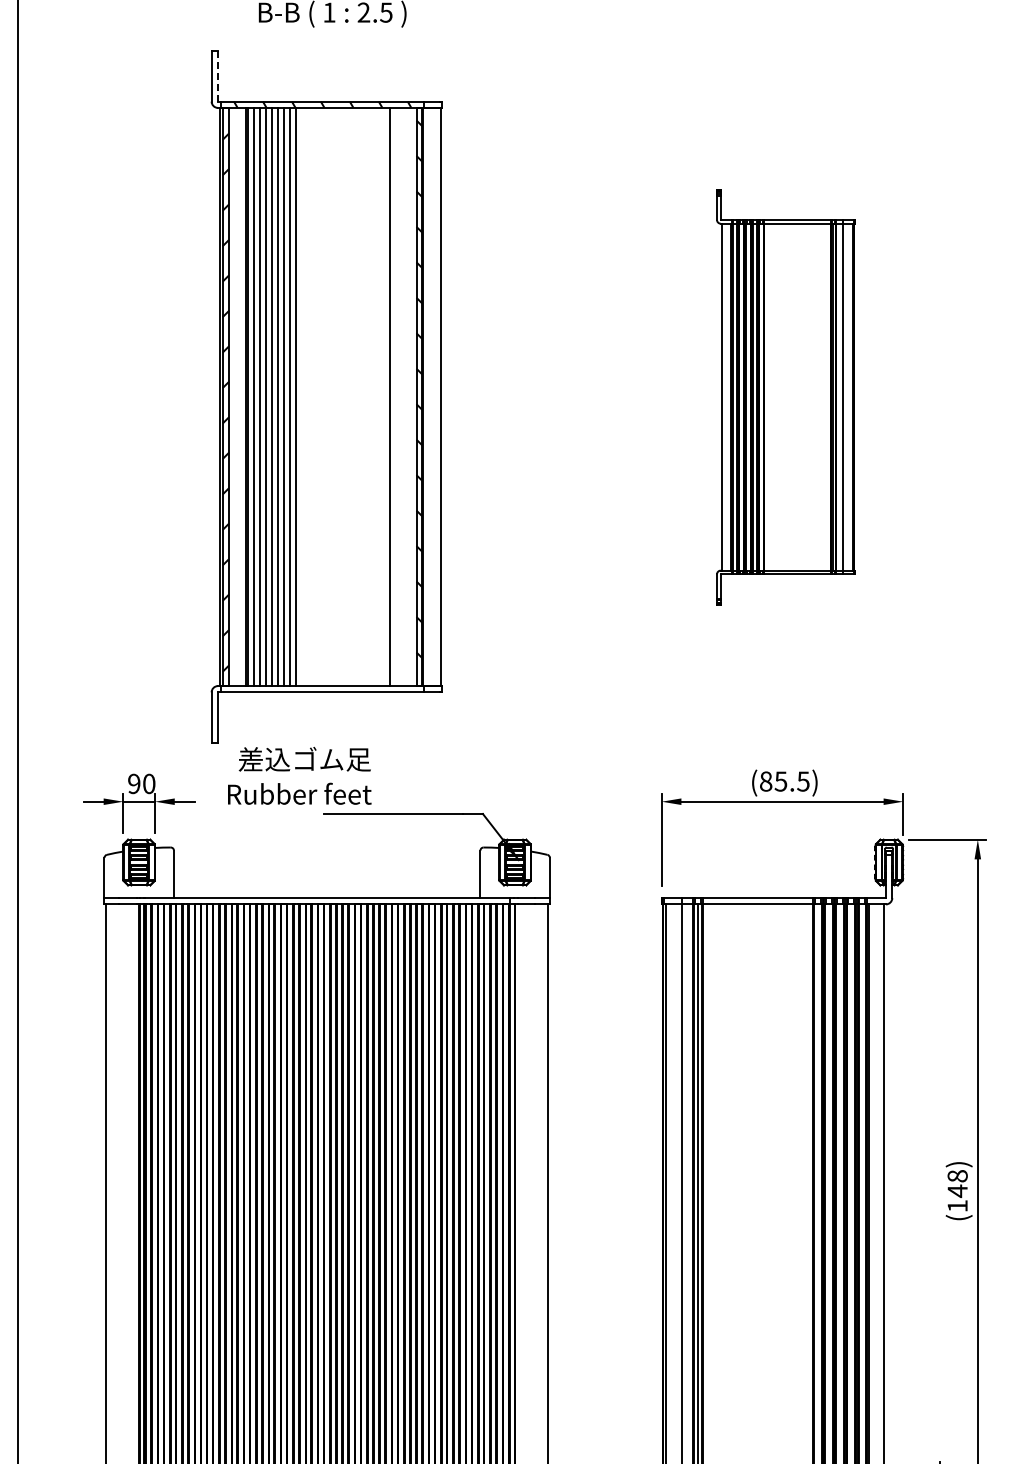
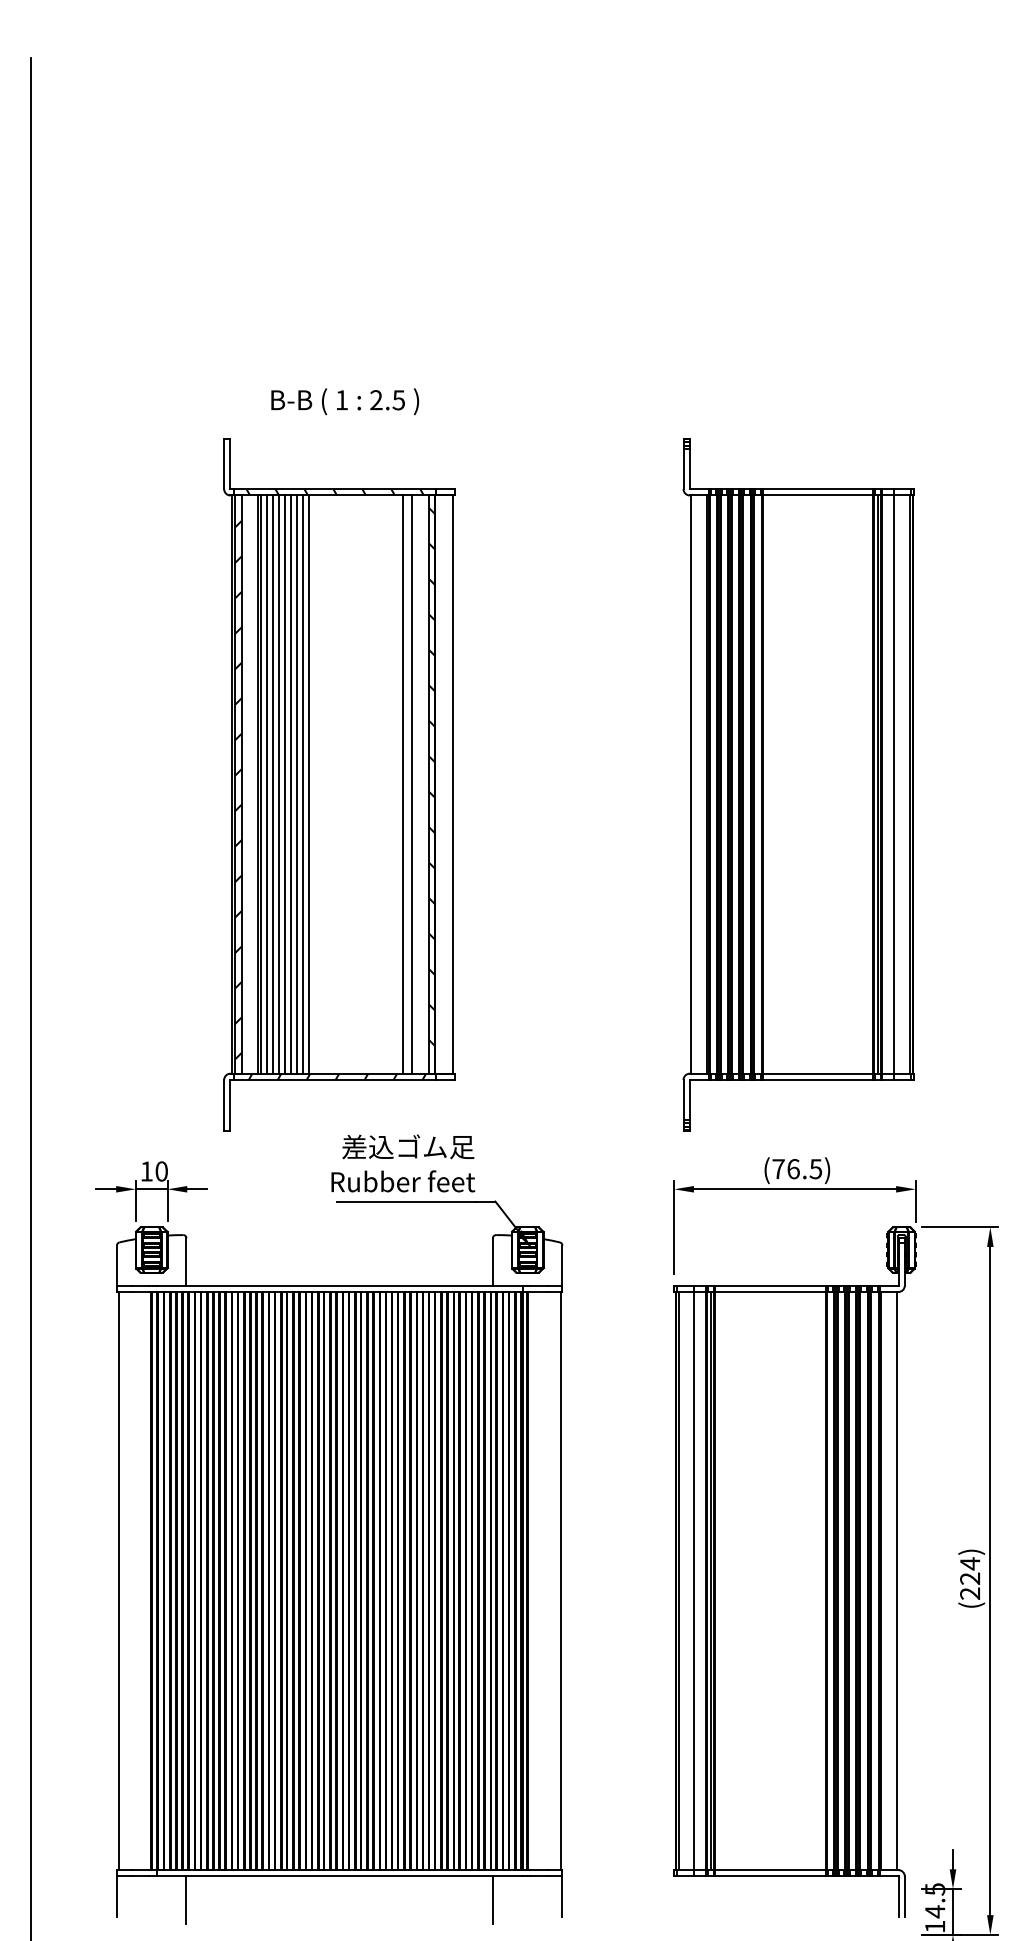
line: (217, 75) -> (230, 463), dashed -> solid
line: (399, 396) -> (412, 784), added
part: (785, 396) -> (798, 784), size x1.67
hatch: (324, 688) -> (337, 1076), added
text: (299, 775) -> (403, 1163), moved
text: (772, 781) -> (785, 1169), (85.5) -> (76.5)
text: (133, 783) -> (146, 1171), 90 -> 10
text: (957, 1190) -> (970, 1578), (148) -> (224)

